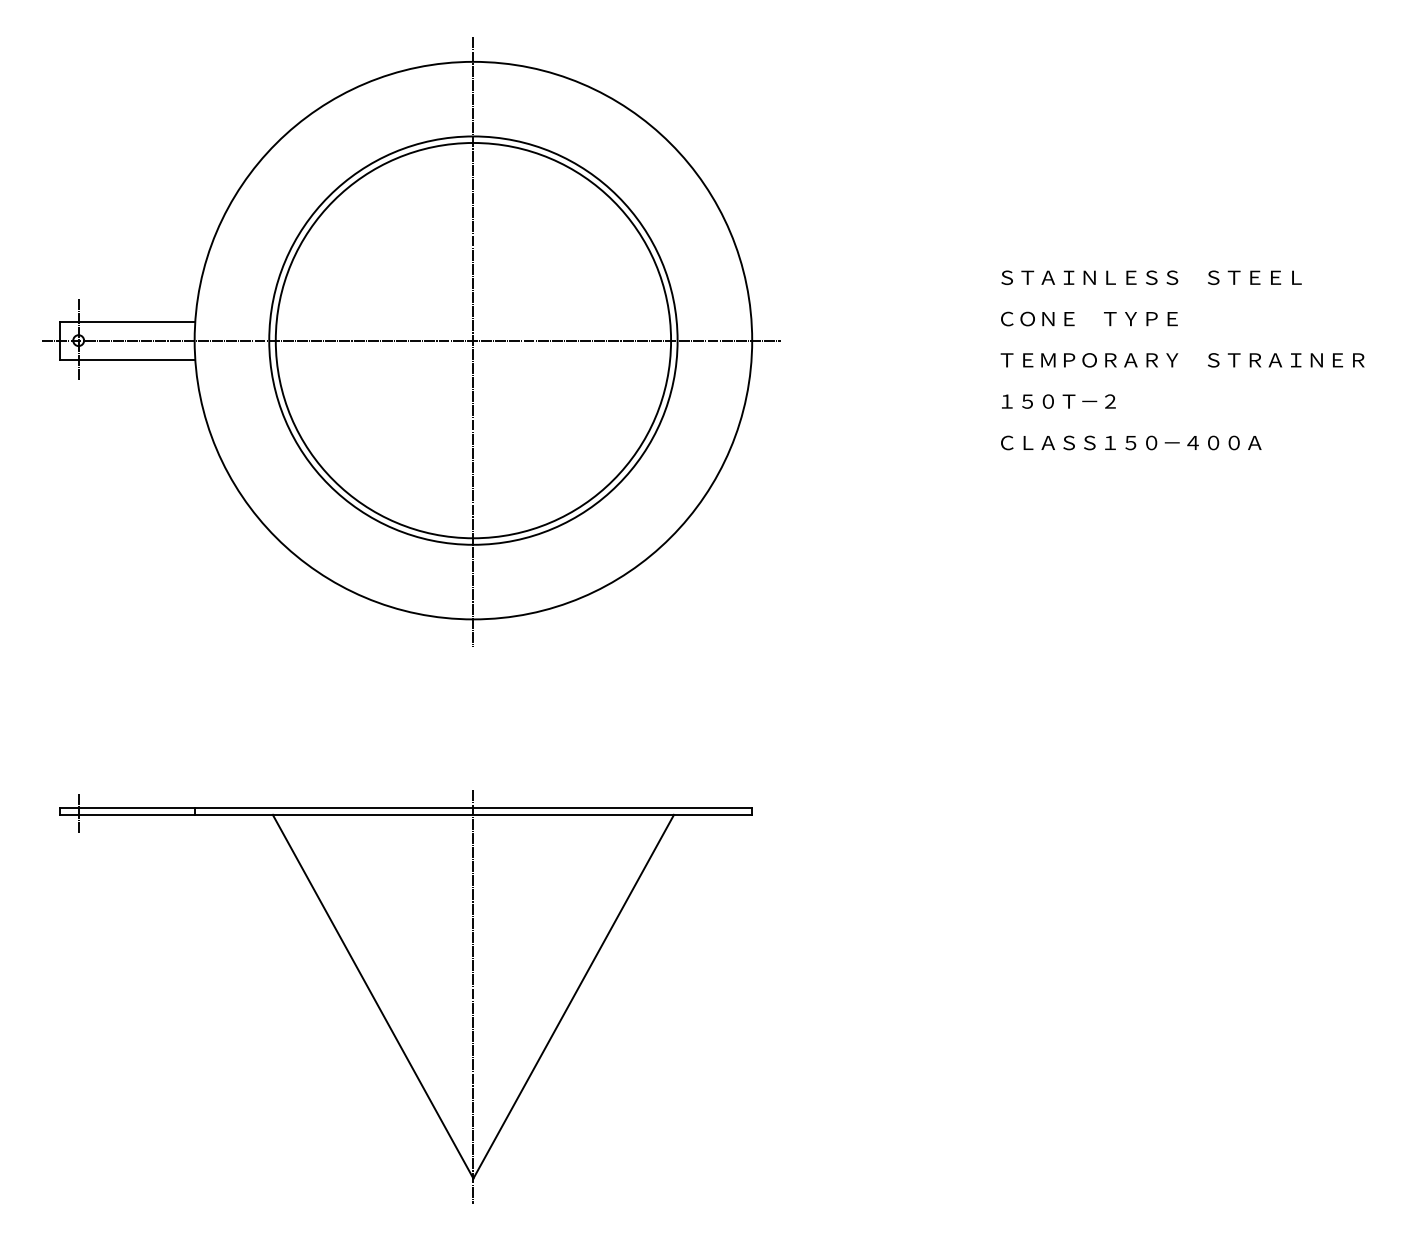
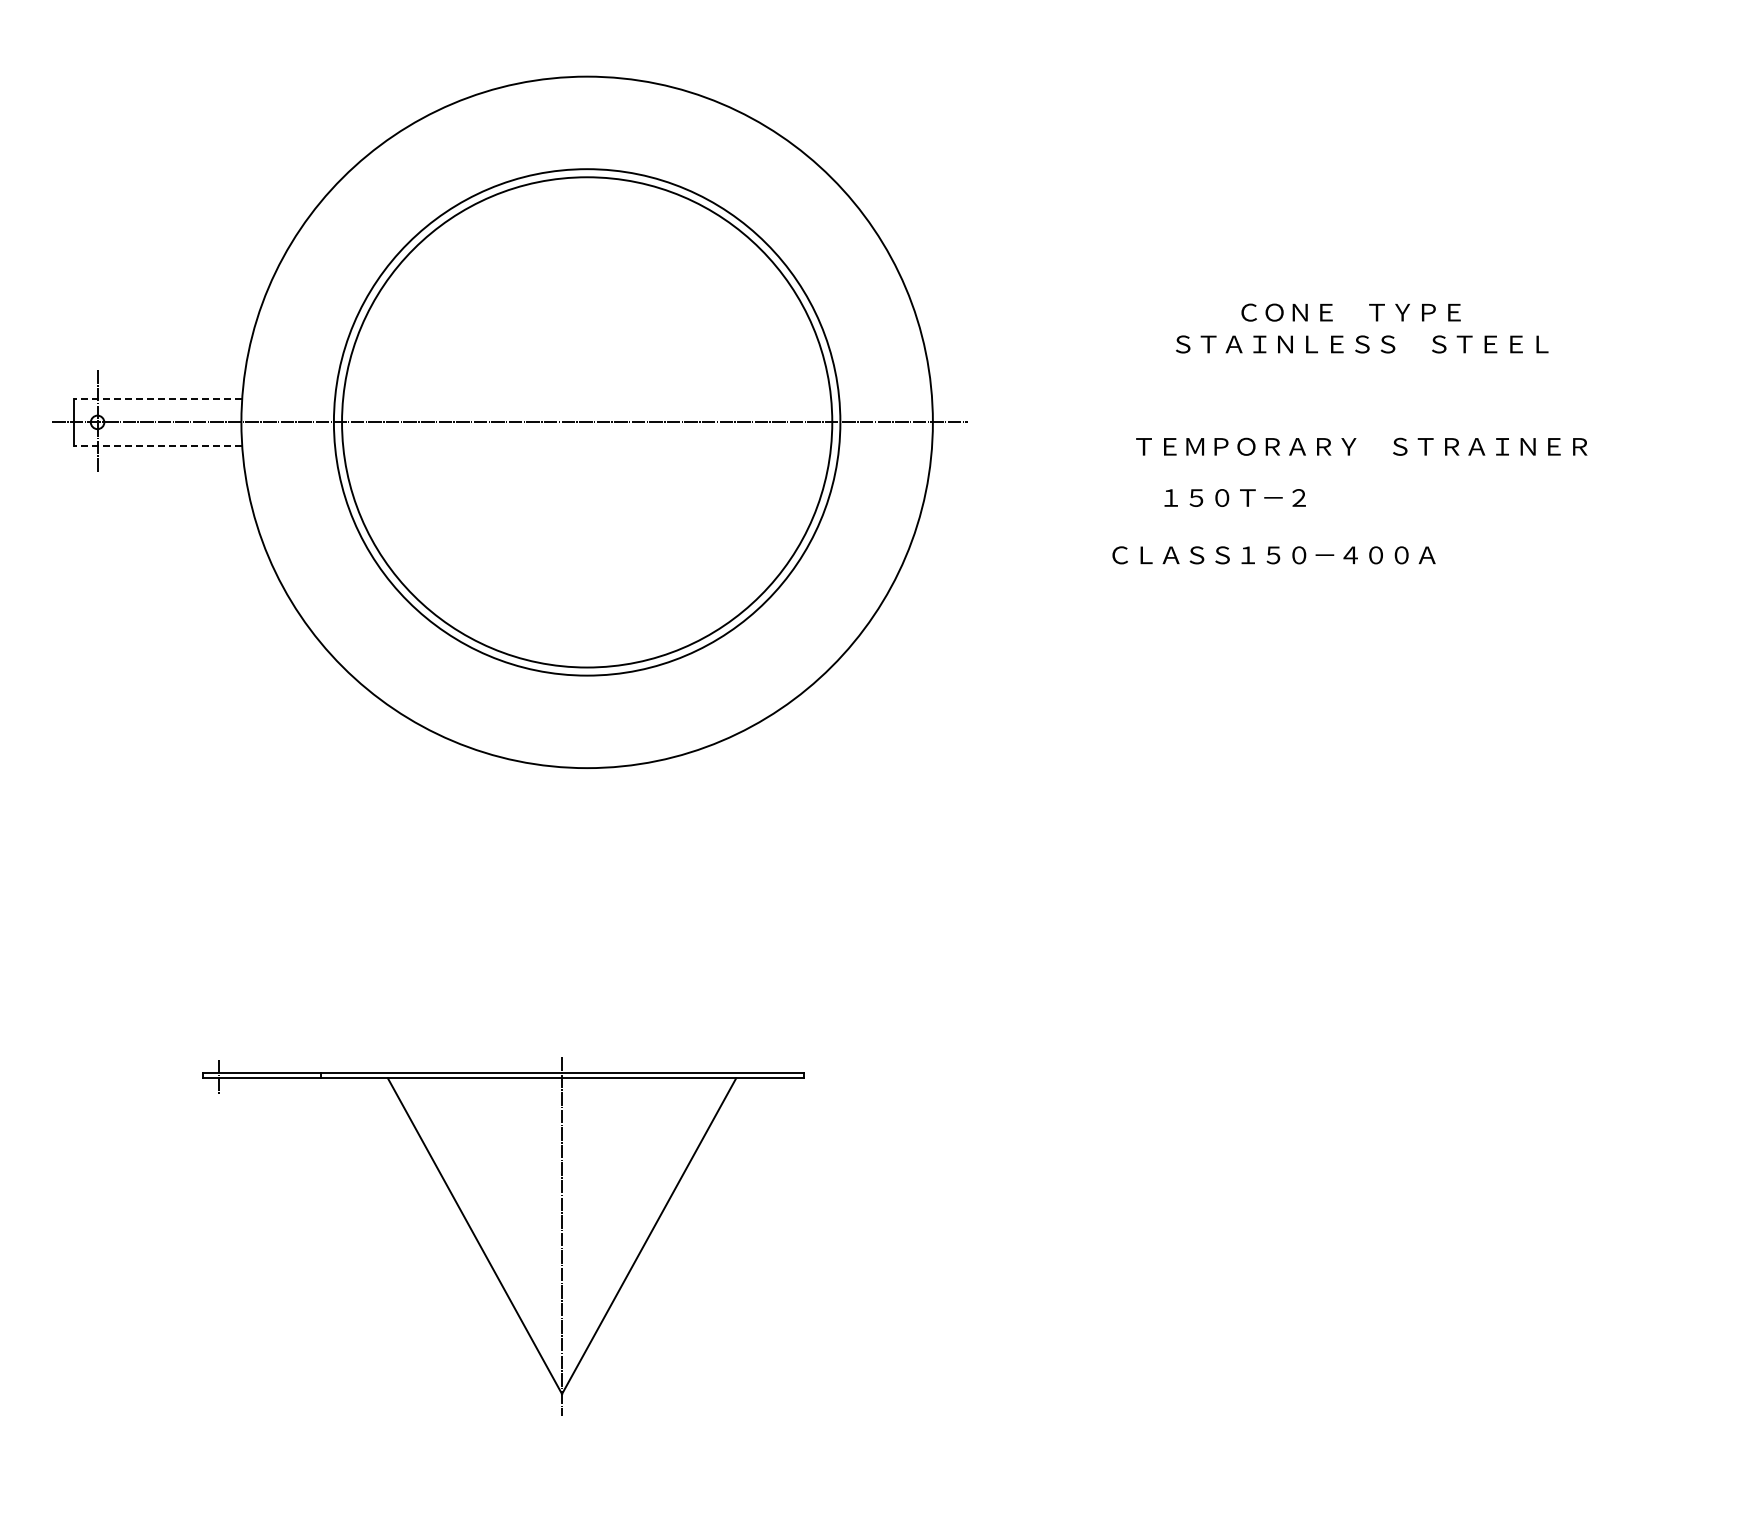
text: (1151, 277) -> (1362, 344), moved
text: (1088, 318) -> (1350, 312), moved
line: (126, 321) -> (157, 398), solid -> dashed
line: (473, 341) -> (587, 423), removed
line: (126, 360) -> (157, 446), solid -> dashed
text: (1182, 360) -> (1361, 446), moved
text: (1058, 401) -> (1234, 497), moved
text: (1130, 443) -> (1273, 555), moved
part: (405, 997) -> (503, 1236), size x0.7

